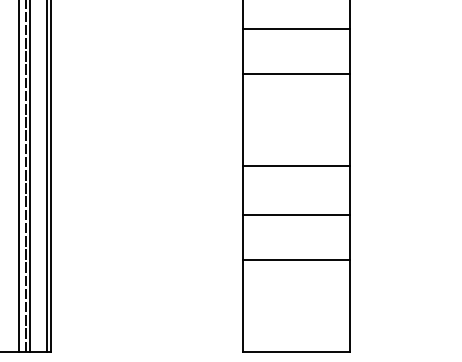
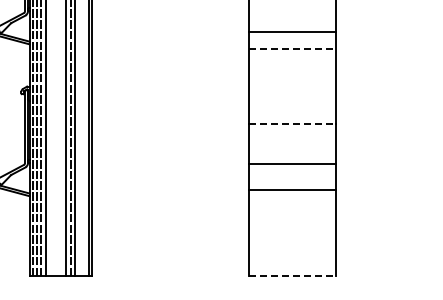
line: (295, 28) -> (291, 32), moved
line: (296, 74) -> (292, 49), solid -> dashed
line: (296, 166) -> (292, 124), solid -> dashed
line: (295, 260) -> (291, 190), moved
line: (296, 352) -> (292, 276), solid -> dashed

